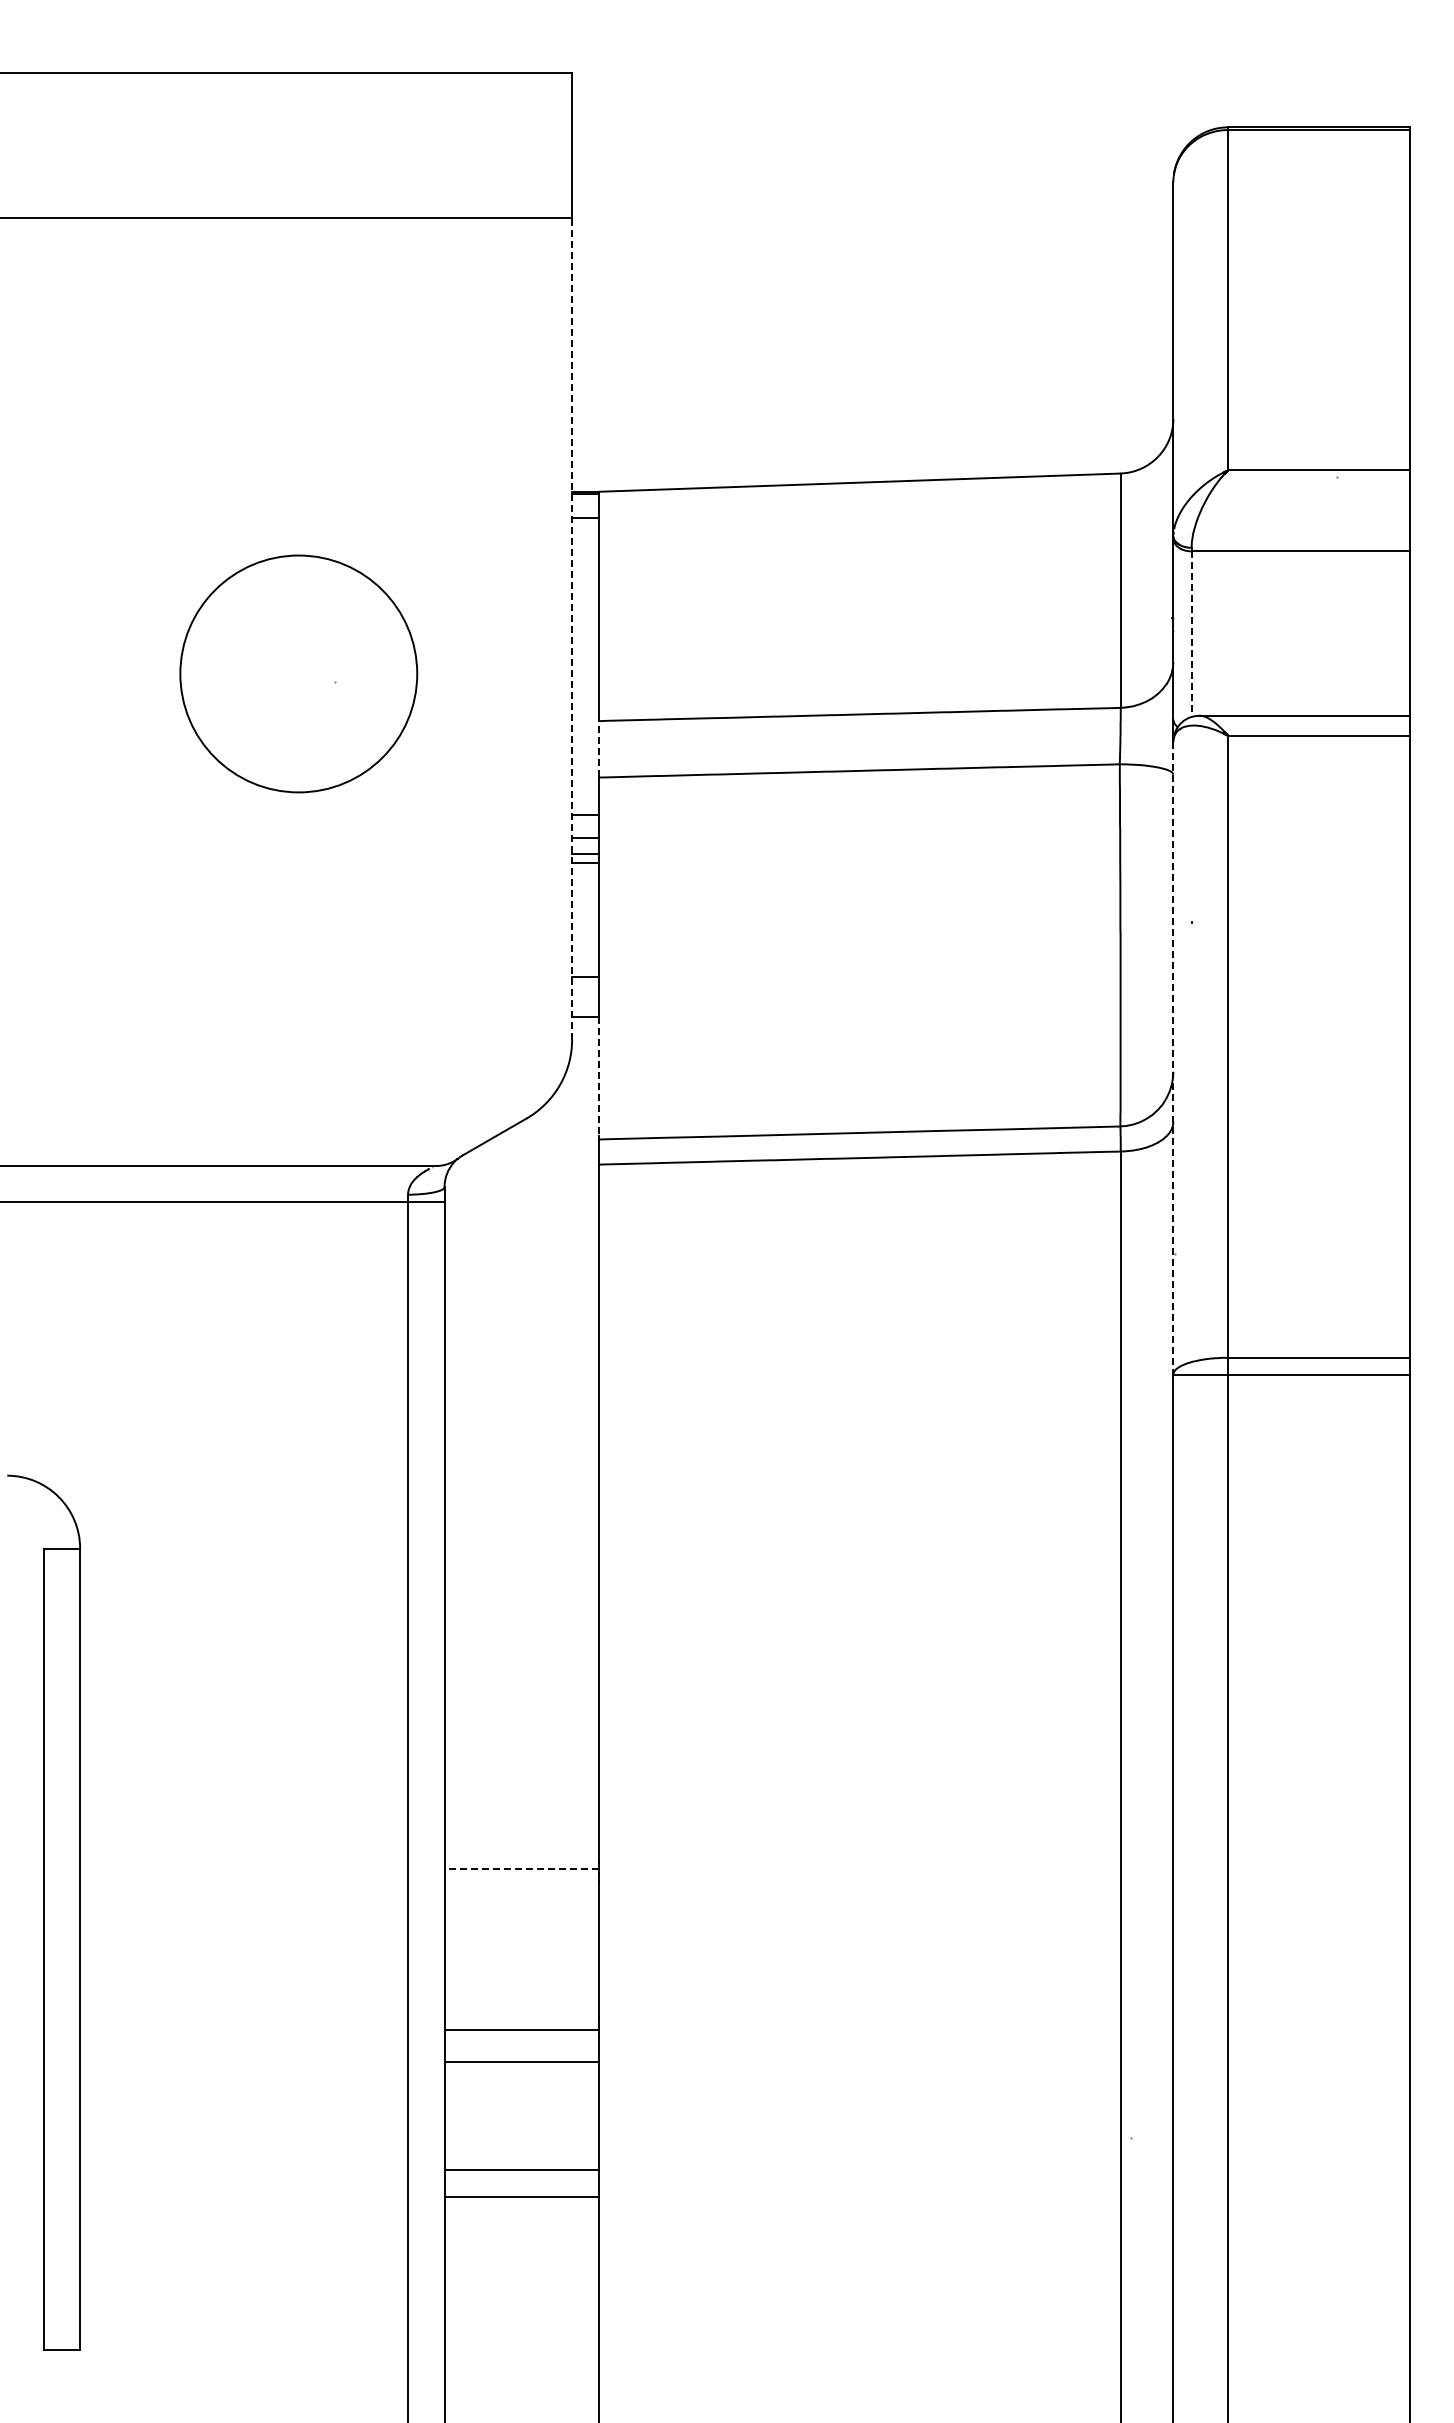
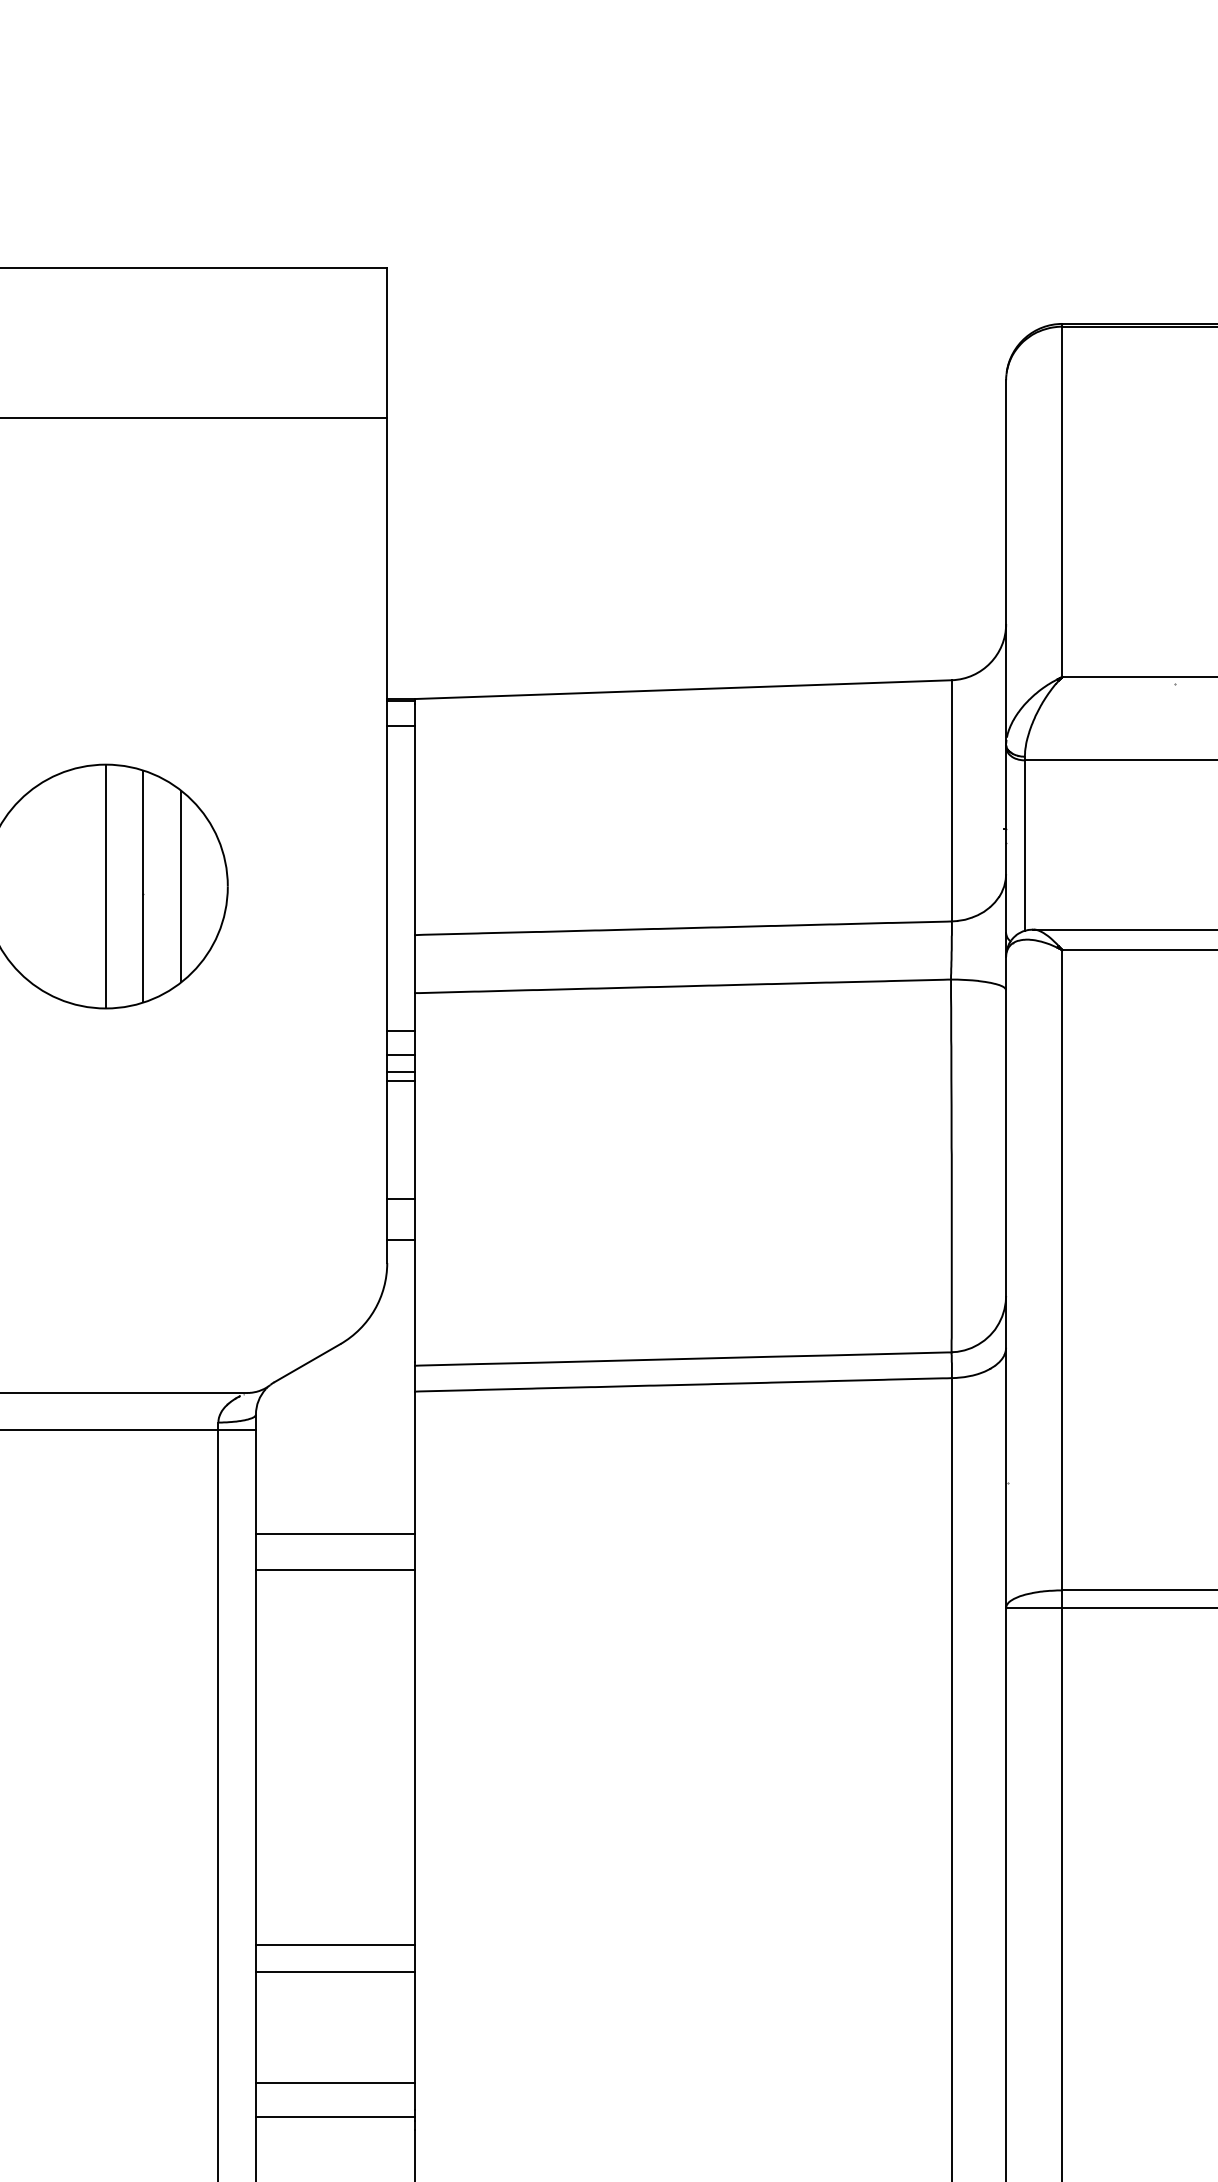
line: (572, 629) -> (387, 840), dashed -> solid
line: (1191, 634) -> (1024, 845), dashed -> solid
line: (298, 673) -> (105, 886), added
line: (335, 673) -> (143, 886), added
line: (371, 673) -> (180, 886), added
line: (599, 748) -> (415, 963), dashed -> solid
line: (1173, 1059) -> (1006, 1283), dashed -> solid
line: (599, 1077) -> (415, 1301), dashed -> solid
line: (521, 1303) -> (335, 1534), added
line: (521, 1338) -> (335, 1570), added
line: (521, 1702) -> (335, 1945), added
line: (521, 1728) -> (335, 1971), added
line: (521, 1836) -> (335, 2083), added
line: (521, 1868) -> (335, 2116), dashed -> solid

